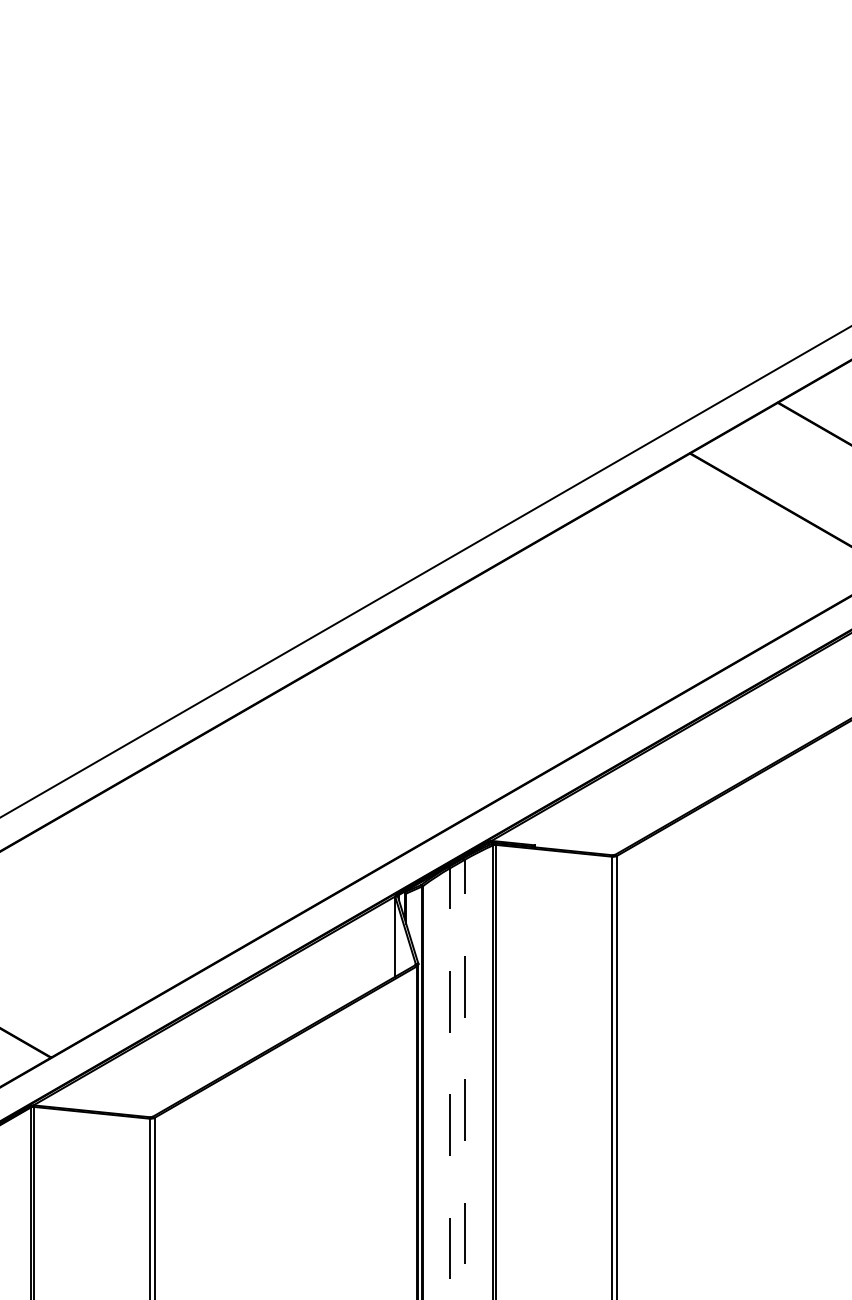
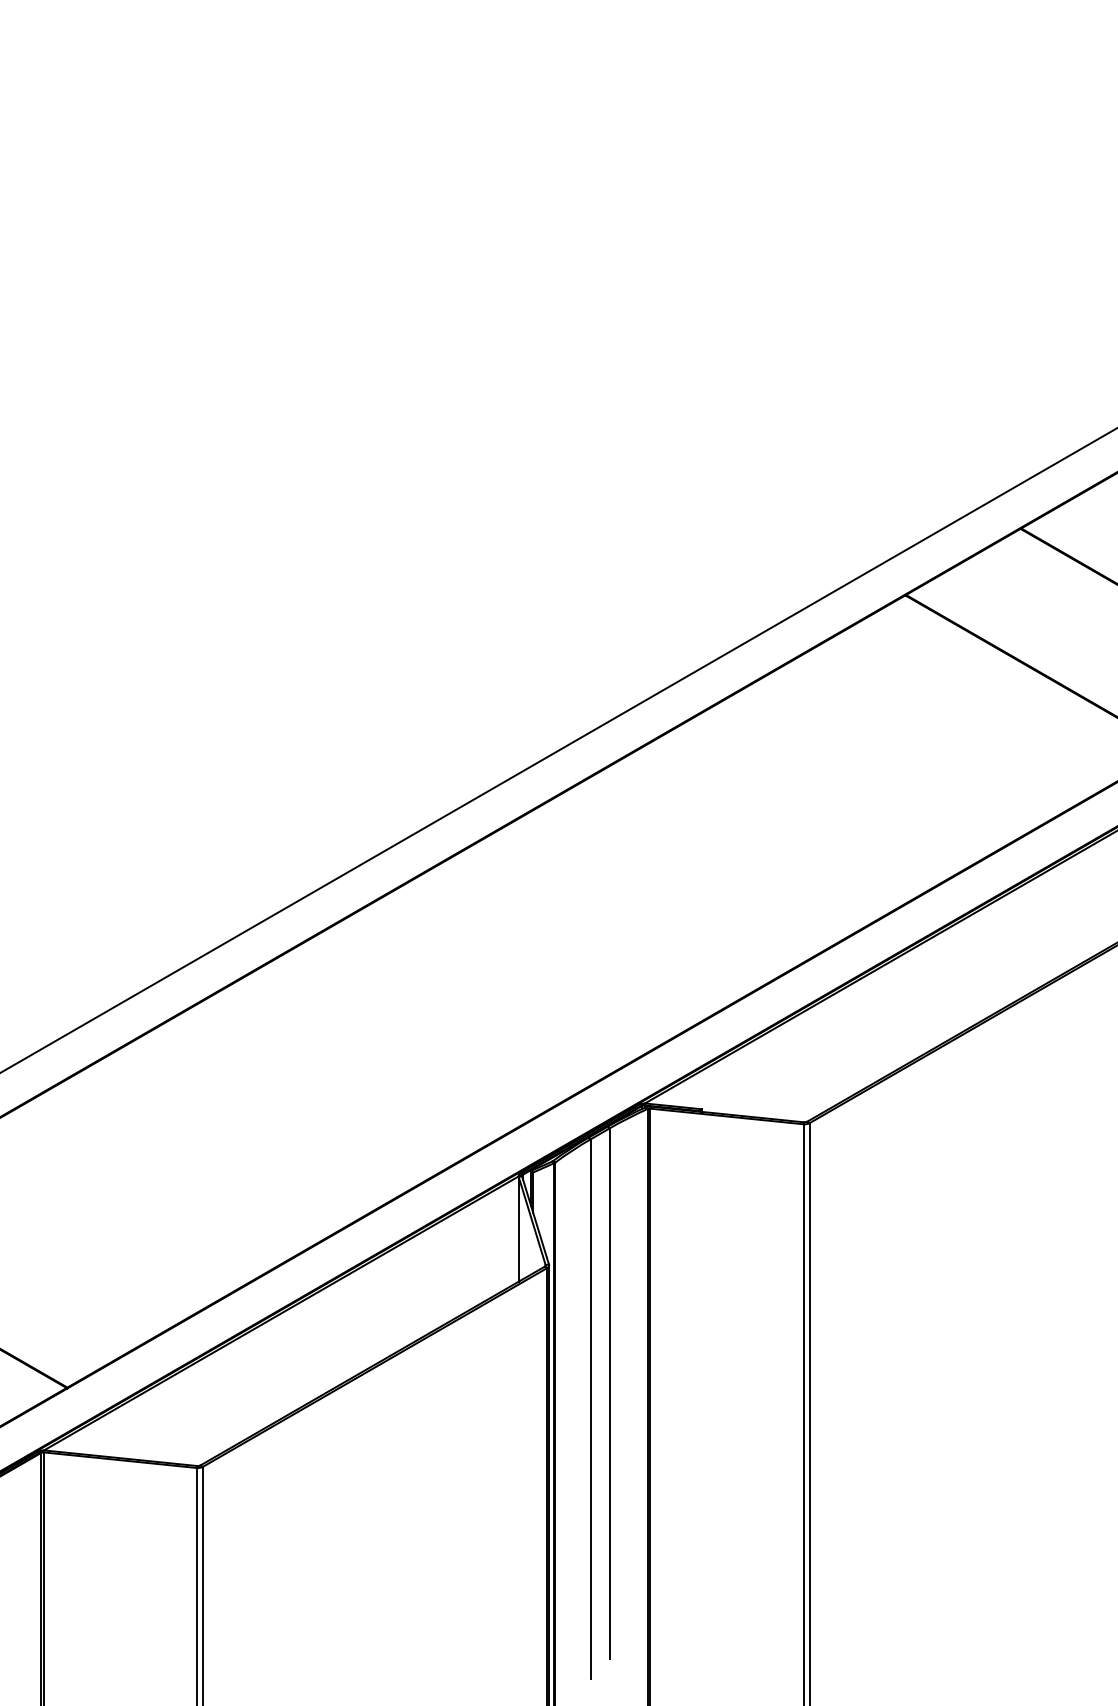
line: (464, 1061) -> (609, 1392), dashed -> solid
line: (450, 1073) -> (591, 1408), dashed -> solid

